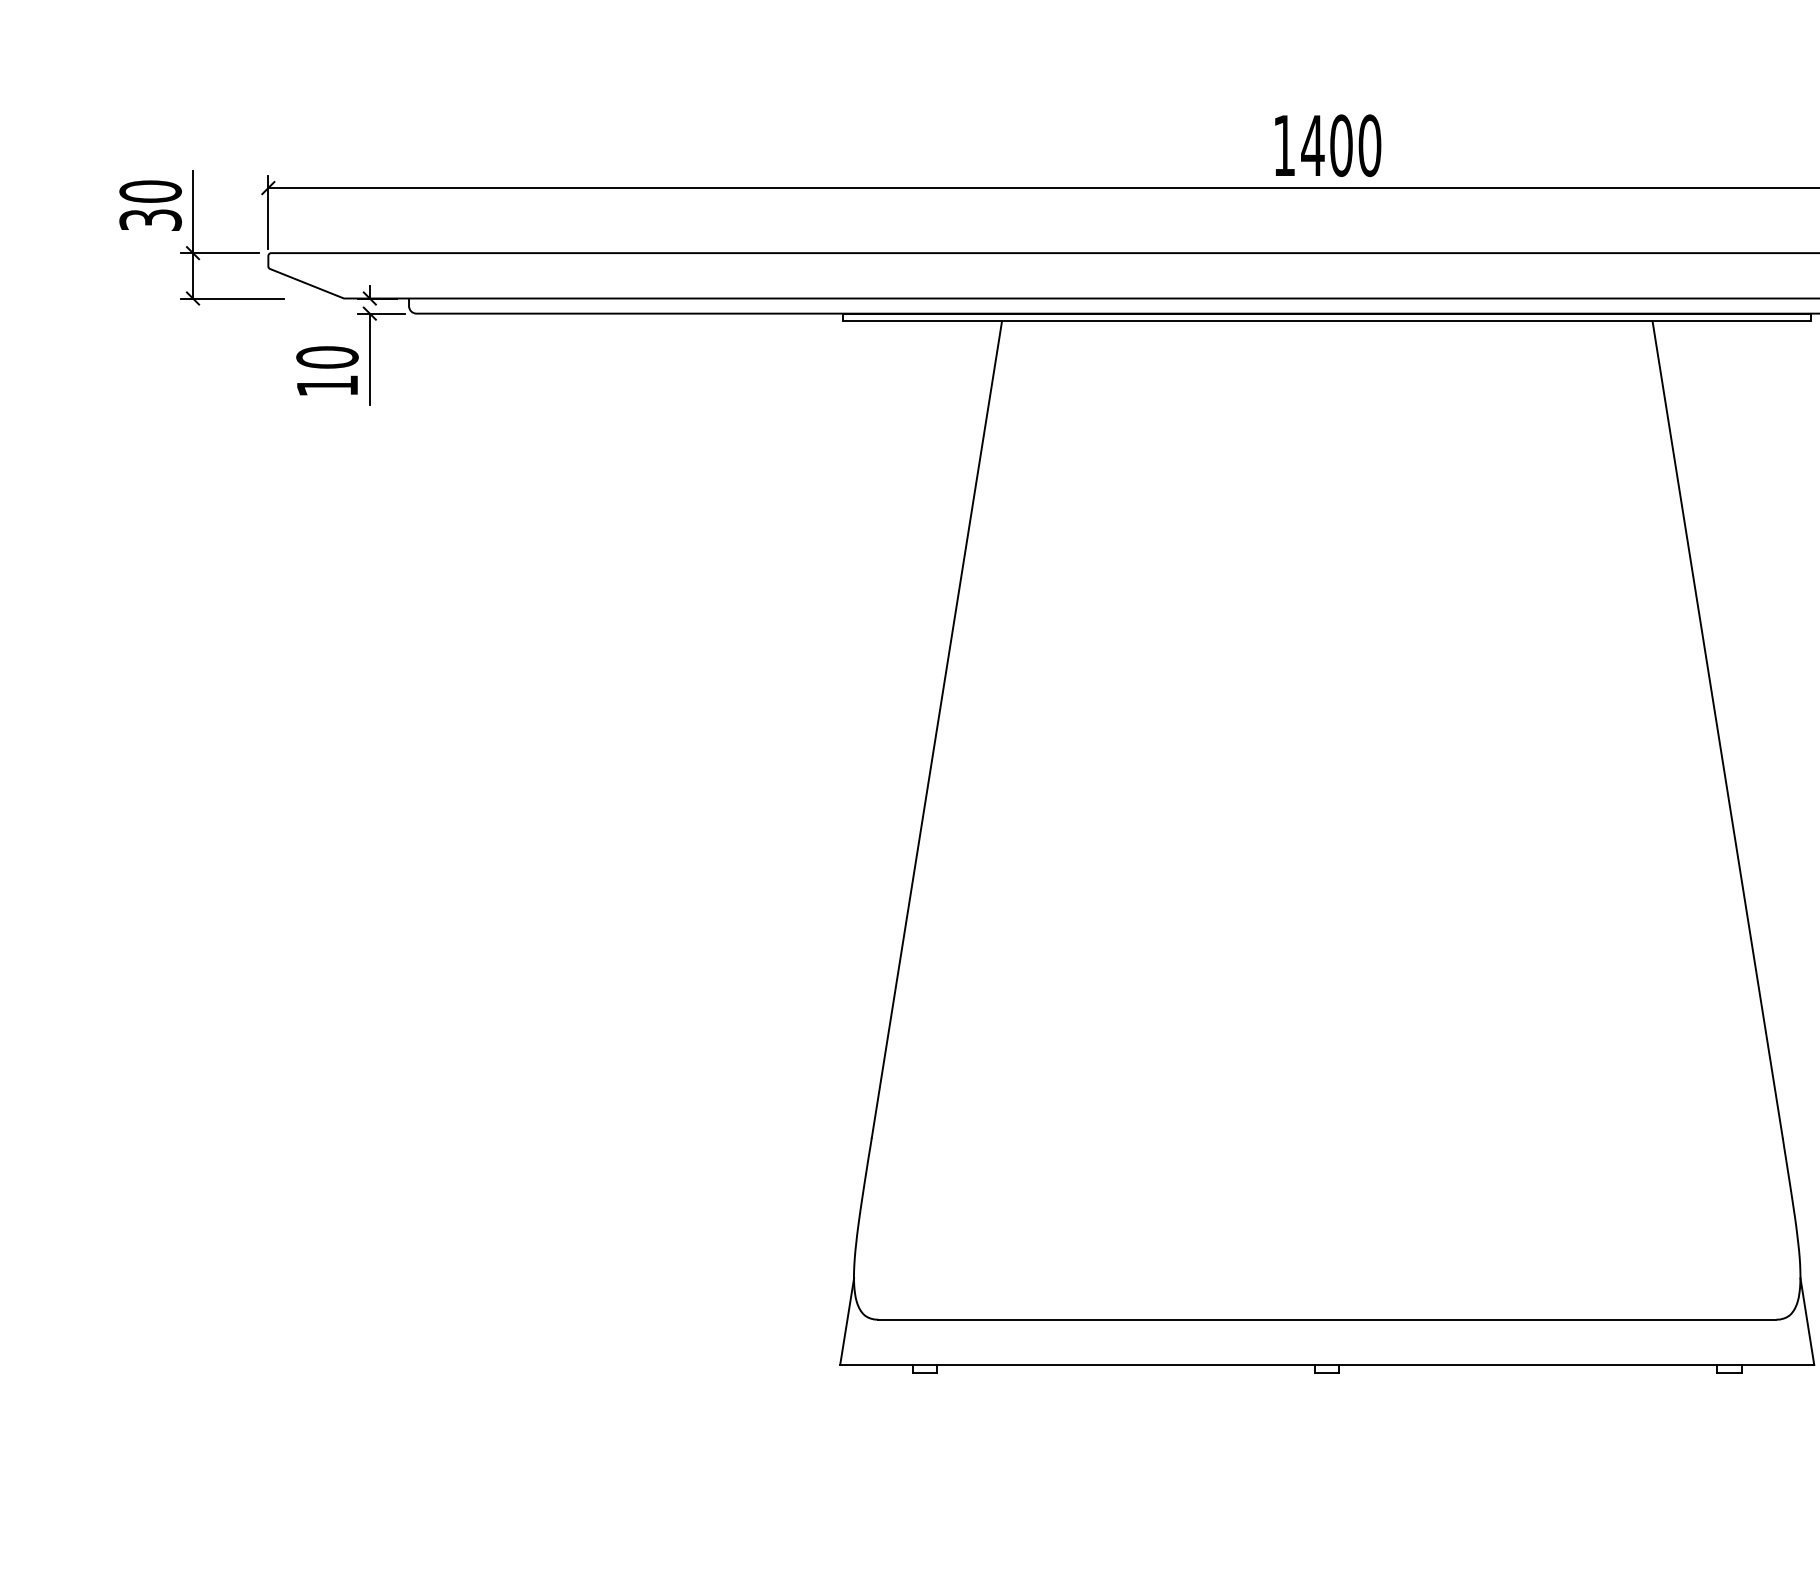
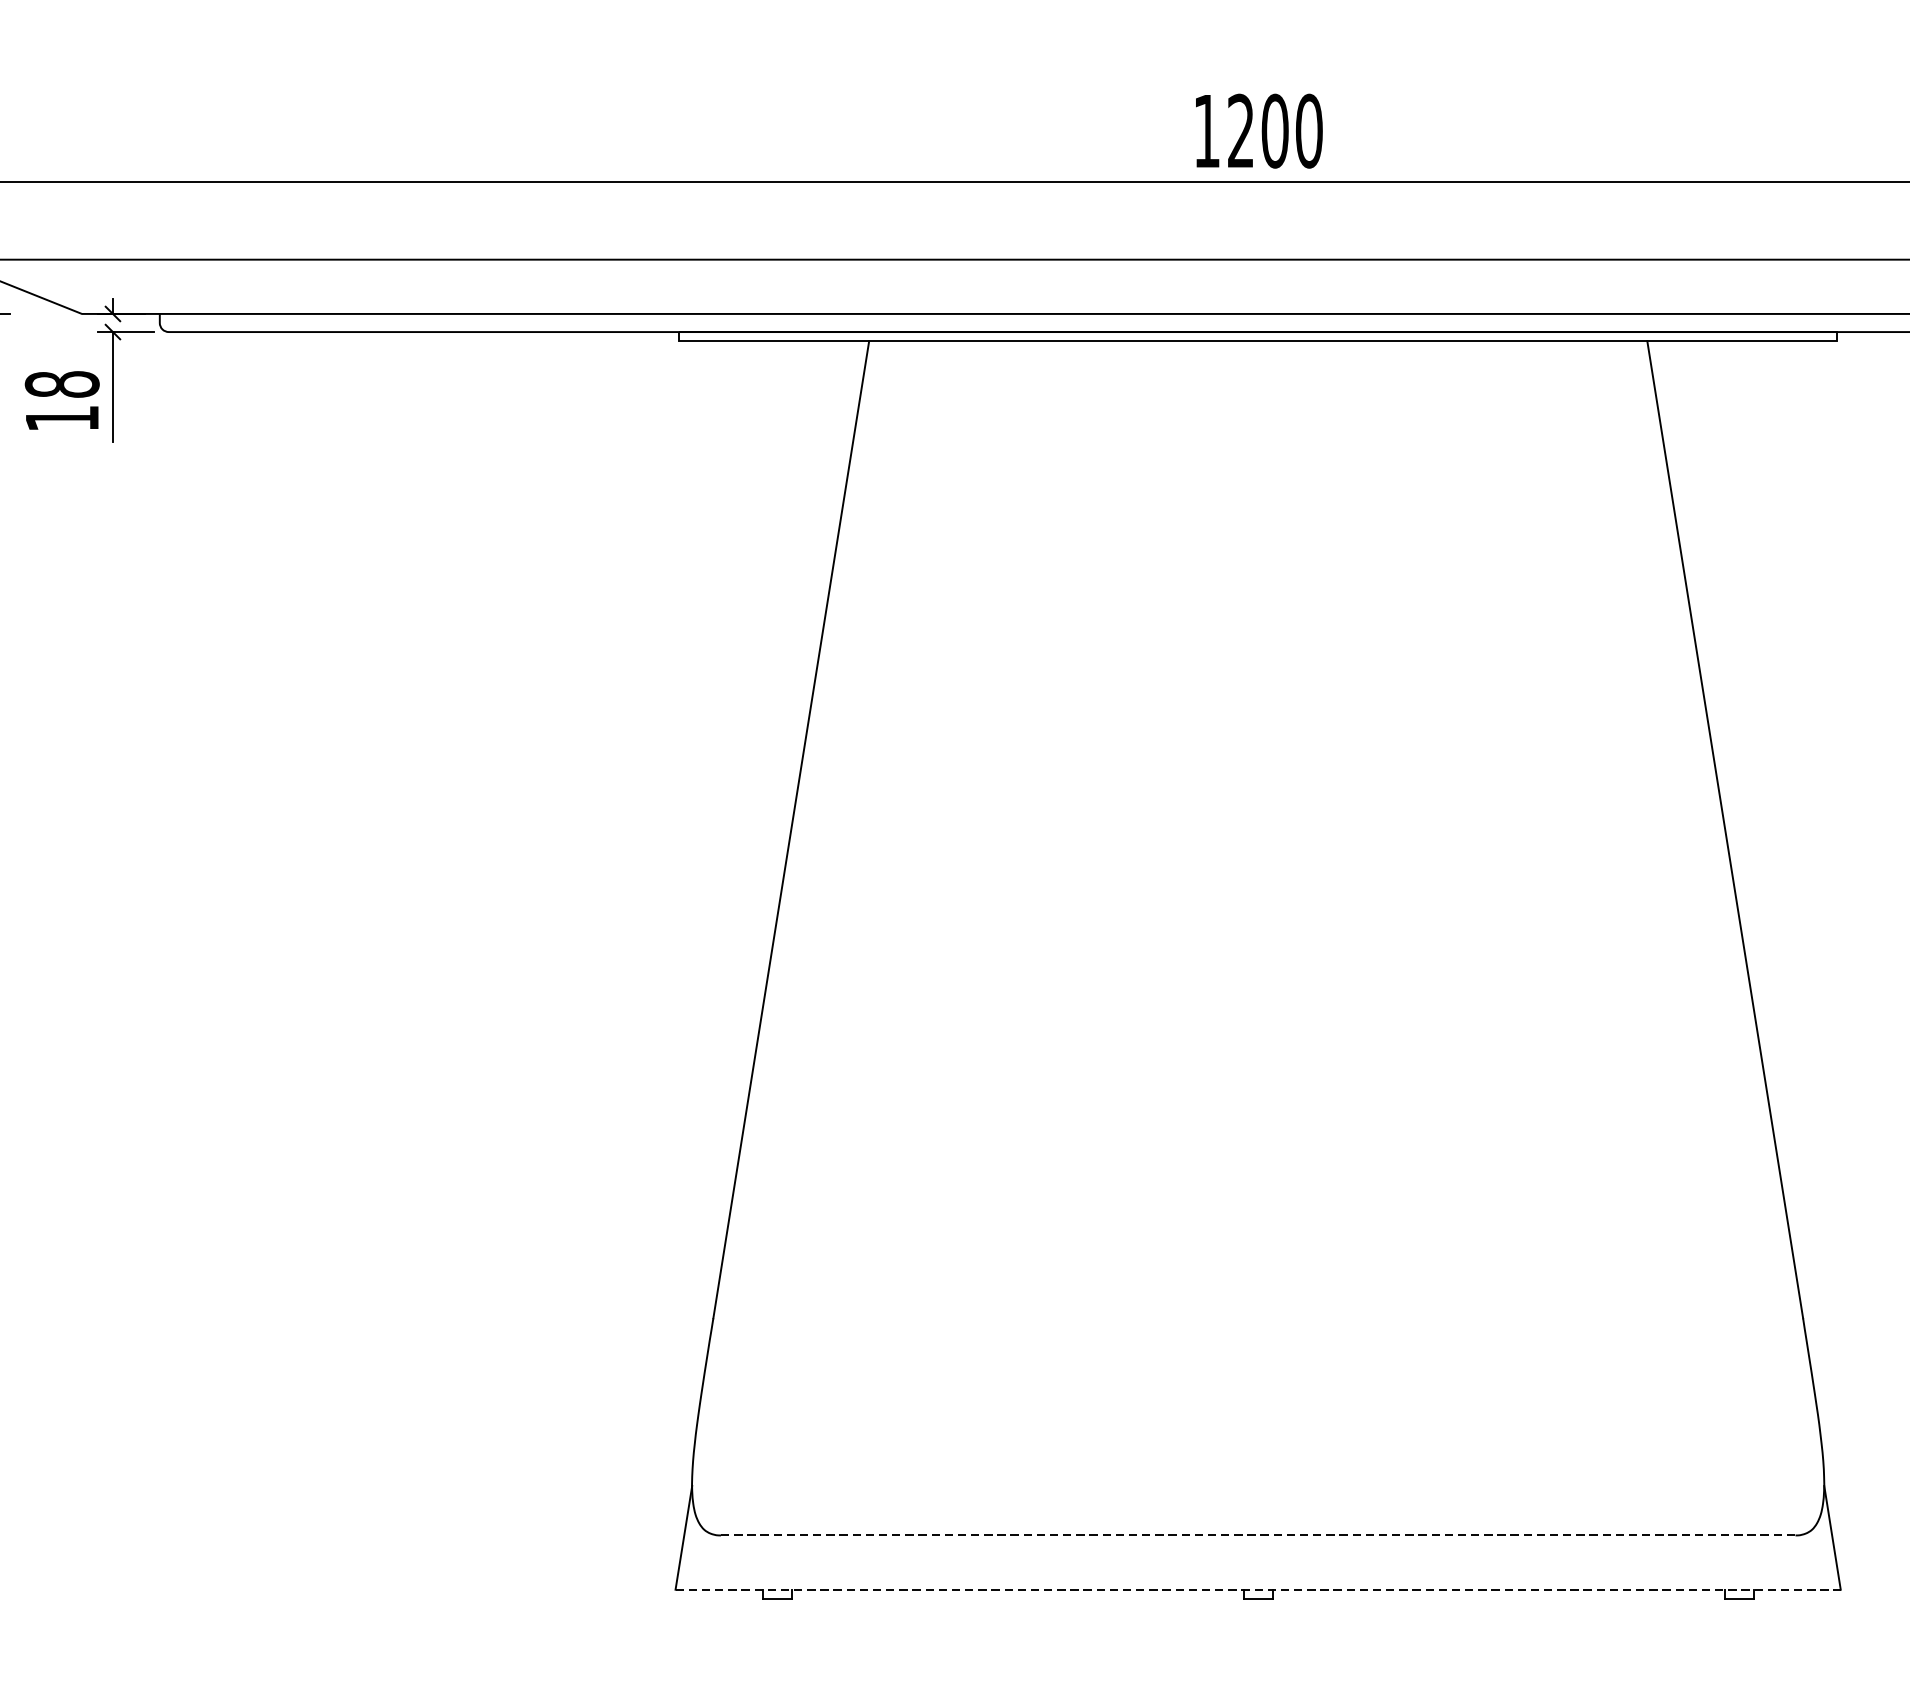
text: (1312, 144) -> (1240, 129), 1400 -> 1200
text: (327, 357) -> (62, 384), 10 -> 18
line: (1327, 1319) -> (1258, 1535), solid -> dashed
line: (1327, 1365) -> (1258, 1590), solid -> dashed

